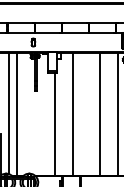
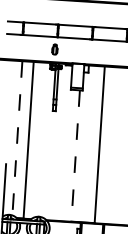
line: (8, 114) -> (17, 139), solid -> dashed
line: (54, 124) -> (75, 156), solid -> dashed

